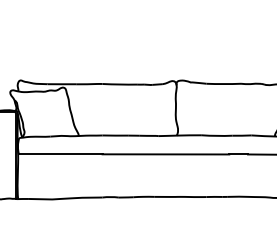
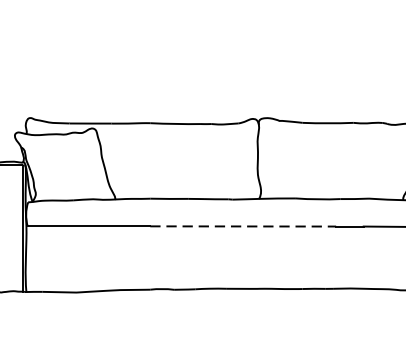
line: (166, 154) -> (244, 226), solid -> dashed

